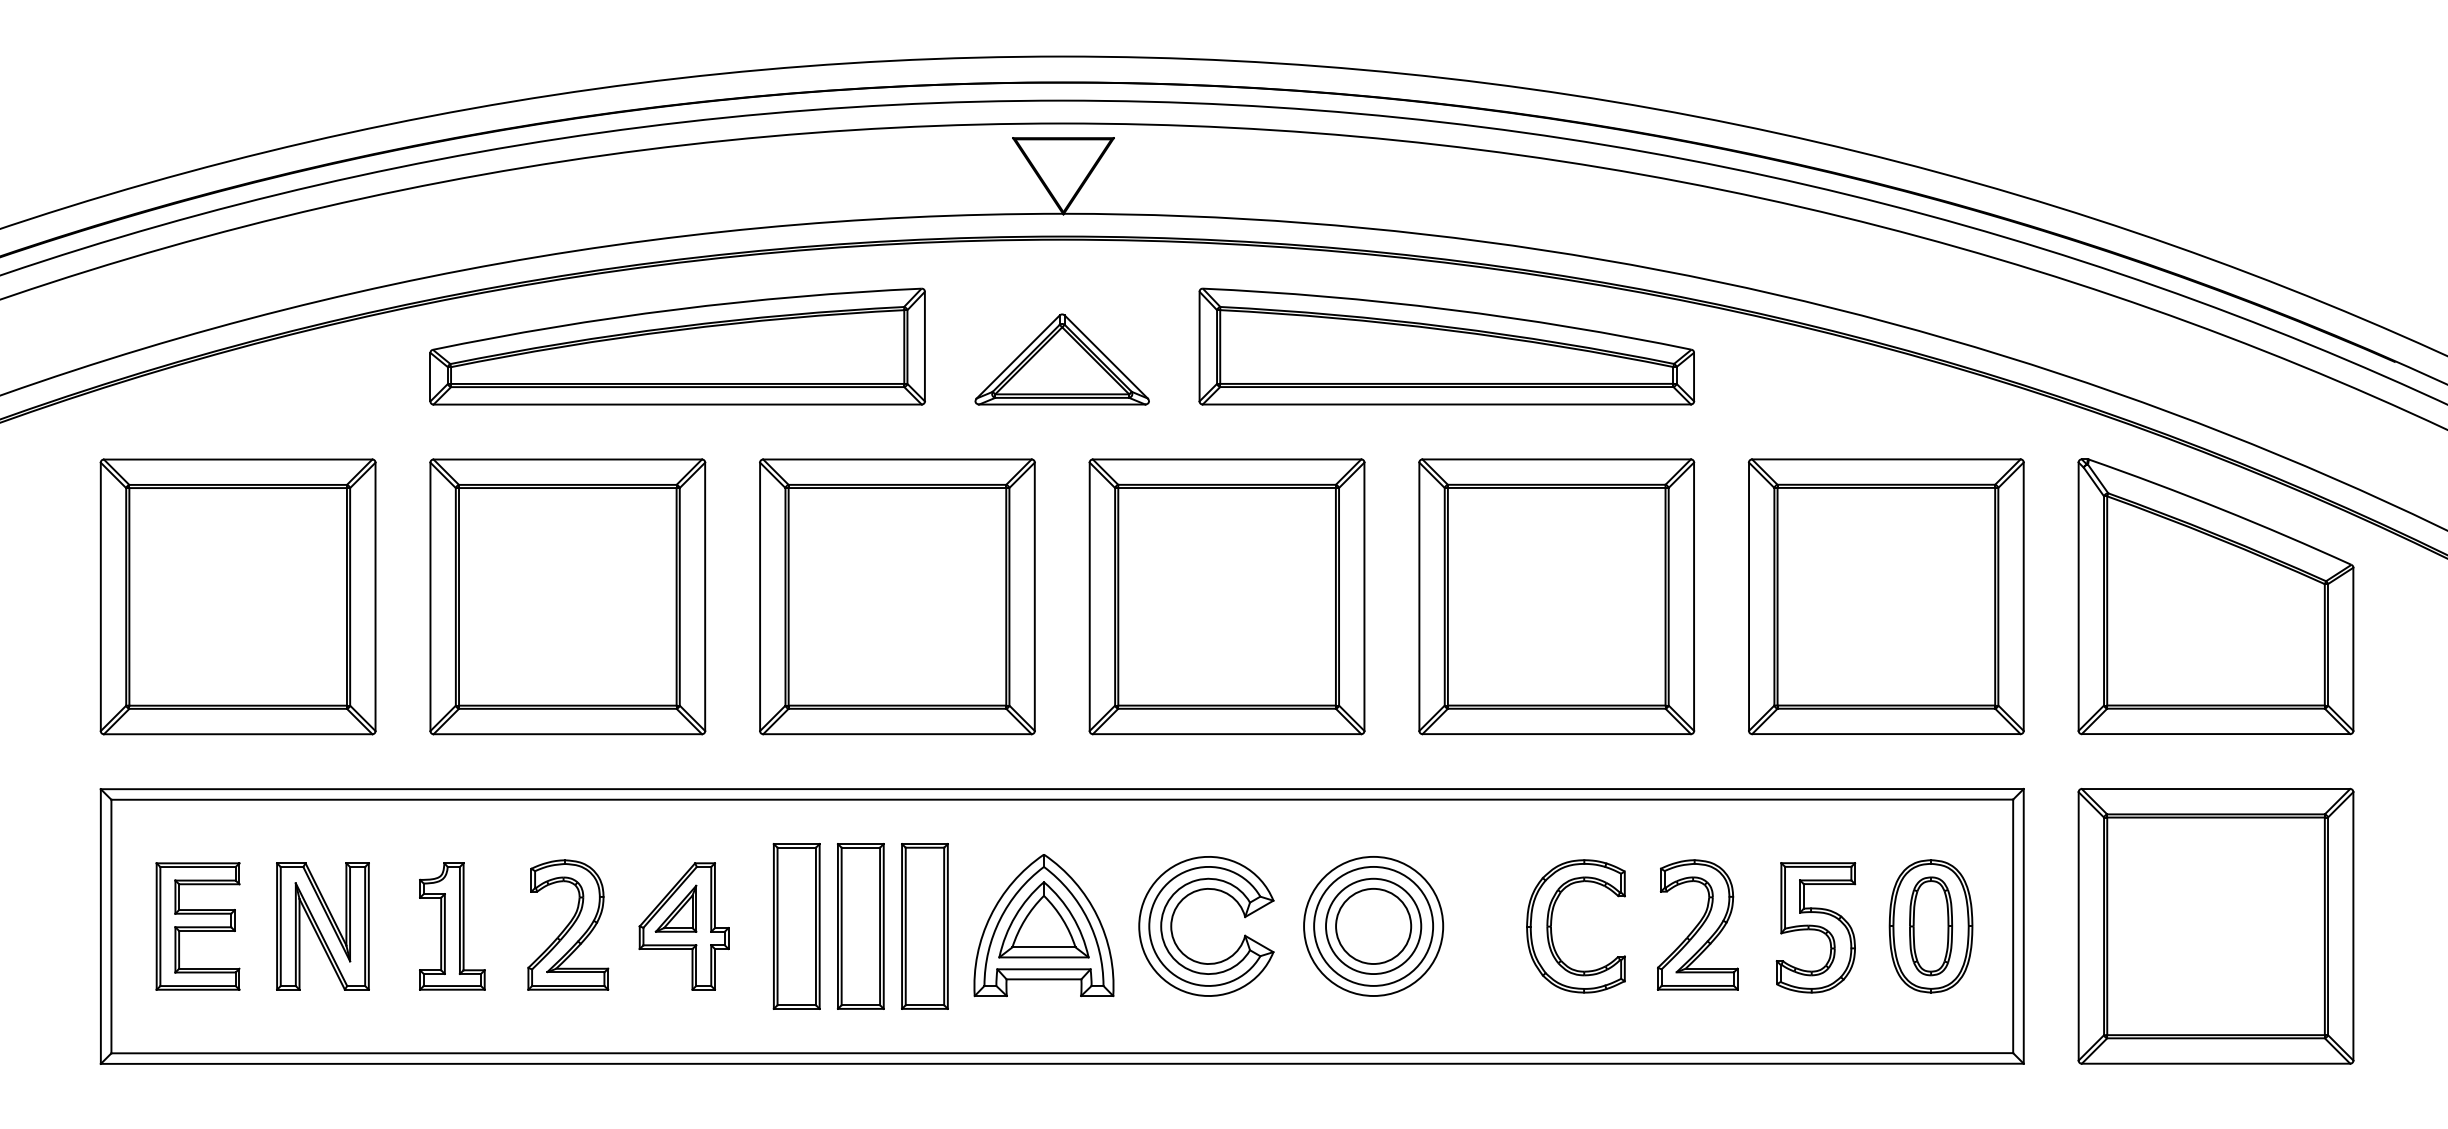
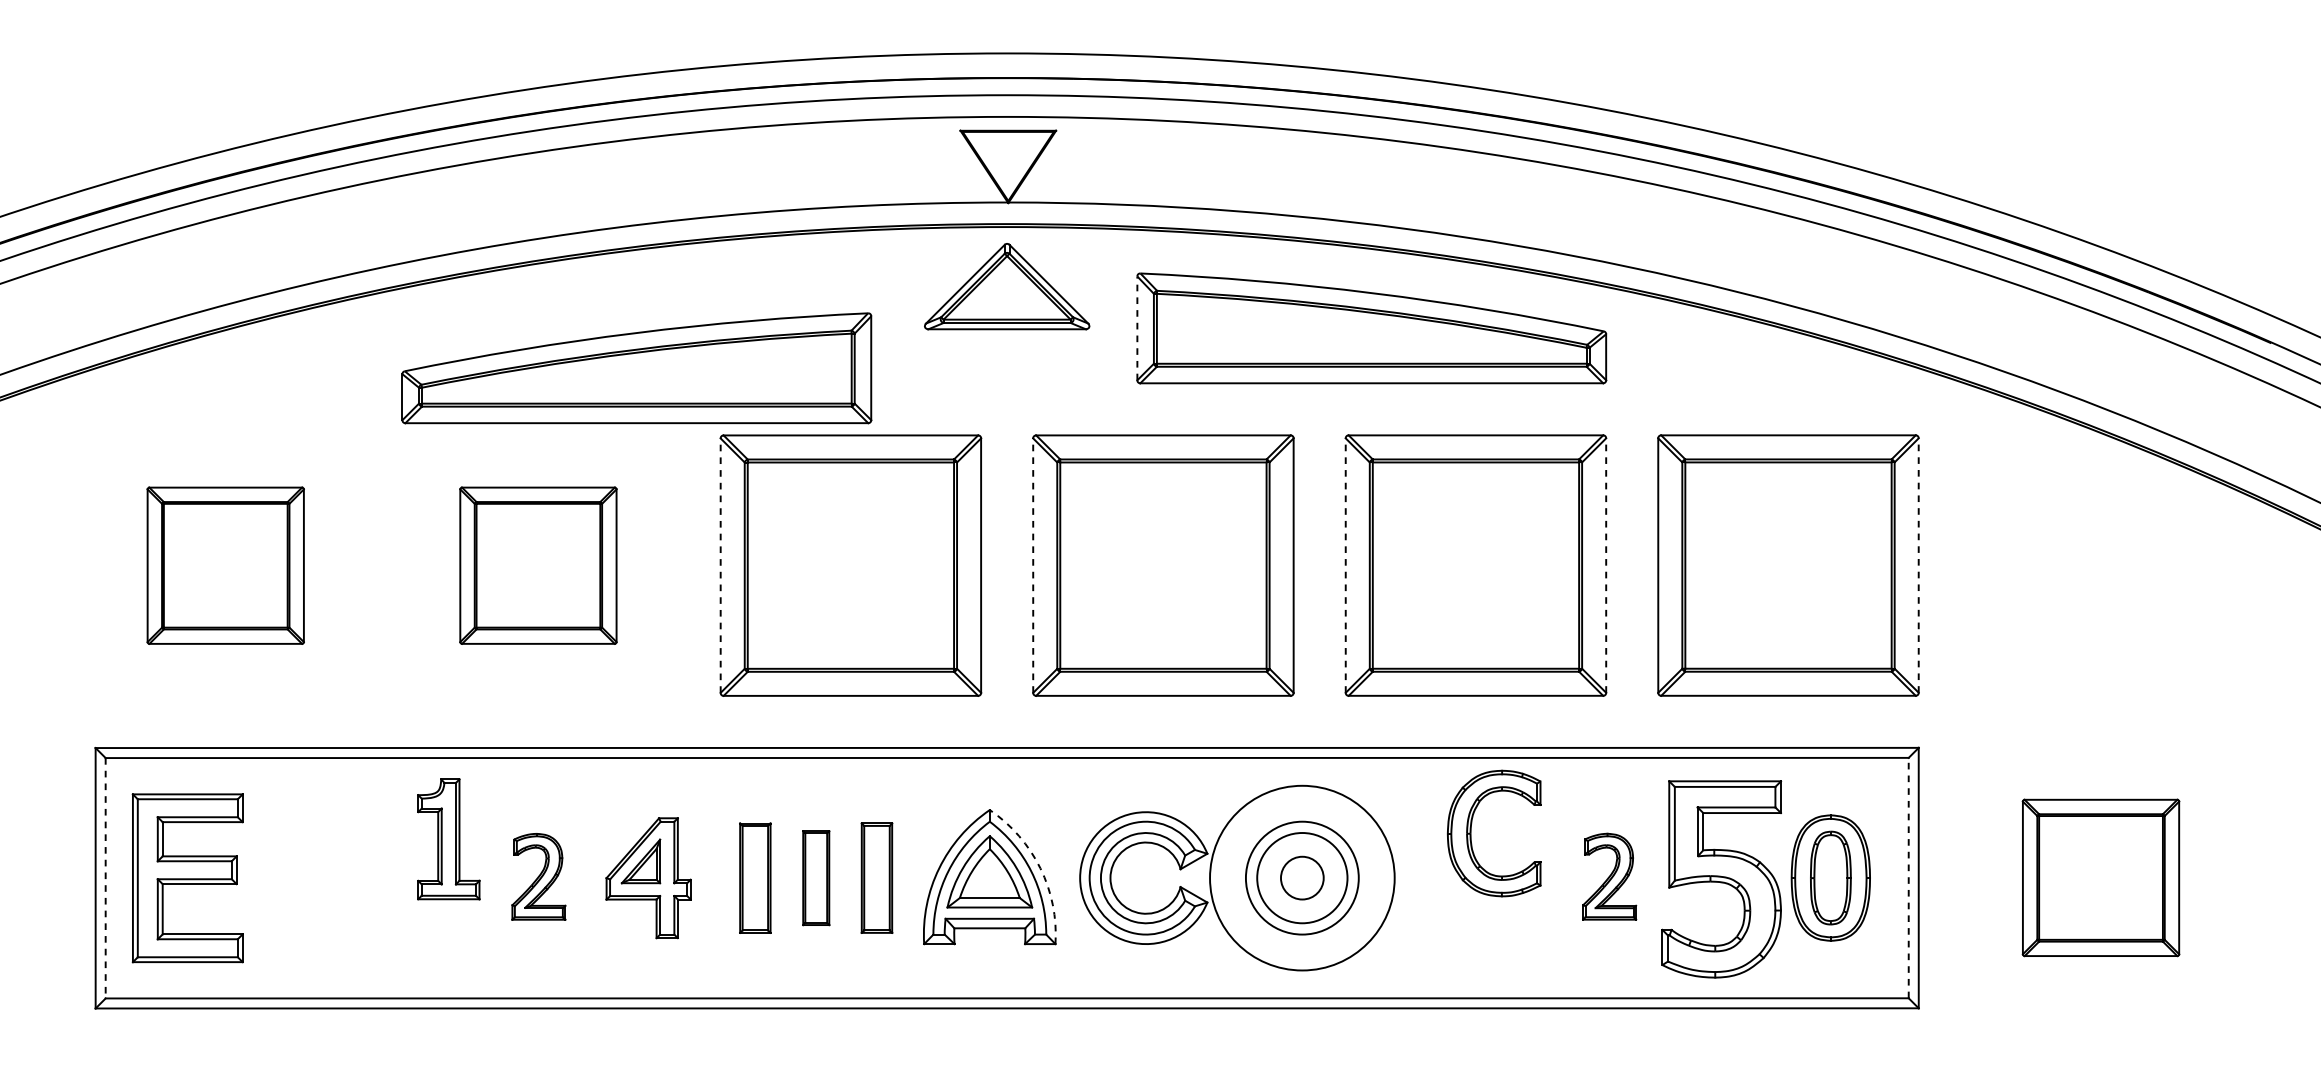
part: (677, 346) -> (636, 368), moved
line: (1199, 346) -> (1137, 328), solid -> dashed
part: (1061, 359) -> (1006, 286), moved
part: (237, 596) -> (225, 565), size x0.6
part: (567, 596) -> (538, 565), size x0.6
line: (760, 596) -> (721, 565), solid -> dashed
line: (1089, 596) -> (1032, 565), solid -> dashed
line: (1419, 596) -> (1345, 565), solid -> dashed
line: (1694, 596) -> (1606, 565), solid -> dashed
line: (2023, 596) -> (1918, 565), solid -> dashed
part: (2215, 596) -> (2100, 565), removed
arc: (1097, 916) -> (1040, 868), solid -> dashed
part: (1552, 921) -> (1471, 828), moved
part: (568, 924) -> (539, 876), size x0.7
part: (1697, 924) -> (1609, 876), size x0.7
circle: (1373, 925) -> (1302, 877), size x1.4
part: (2215, 925) -> (2100, 877), size x0.6
line: (111, 926) -> (105, 878), solid -> dashed
part: (197, 926) -> (187, 878), size x1.4
part: (322, 926) -> (305, 878), removed
part: (452, 926) -> (448, 839), moved
part: (796, 926) -> (755, 878), size x0.7
part: (860, 926) -> (815, 878), size x0.6
part: (924, 926) -> (876, 878), size x0.7
circle: (1373, 926) -> (1302, 878), size x0.6
line: (2013, 926) -> (1909, 878), solid -> dashed
part: (1815, 927) -> (1721, 879), size x1.6

